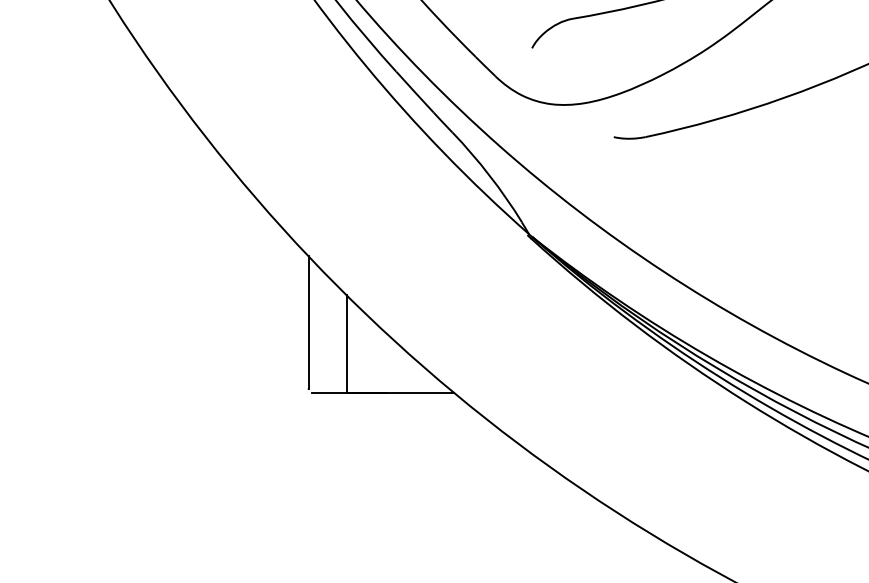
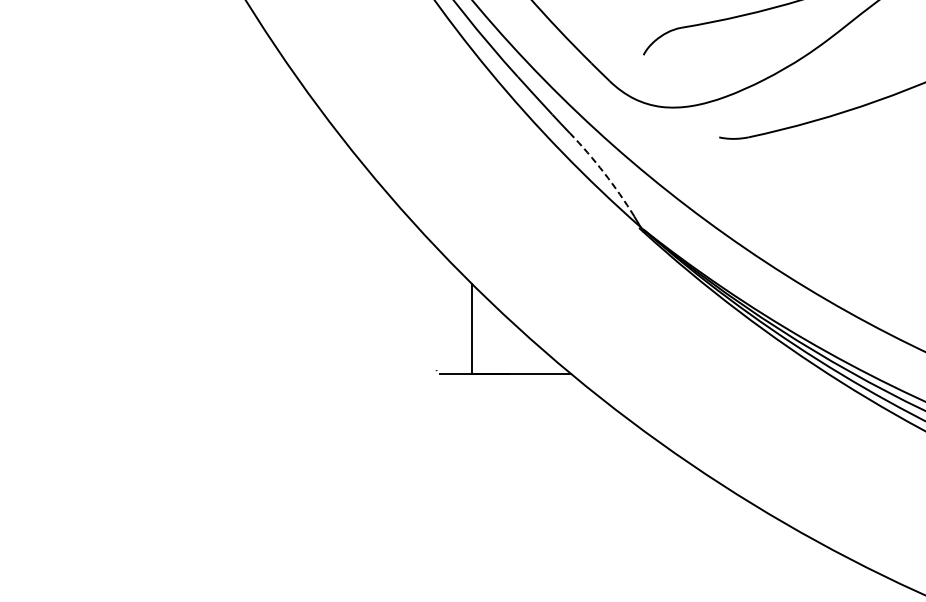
arc: (489, 176) -> (604, 173), solid -> dashed
line: (308, 321) -> (436, 308), removed

